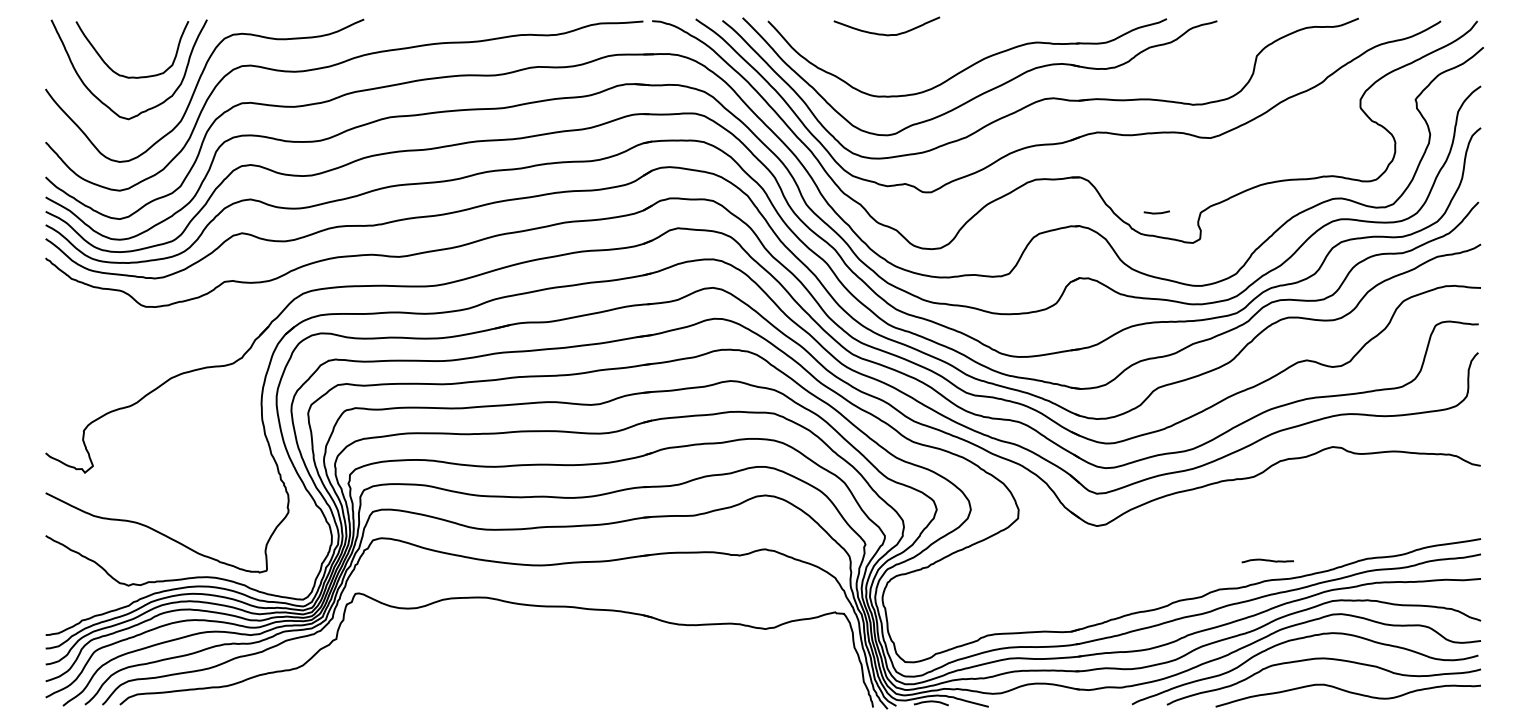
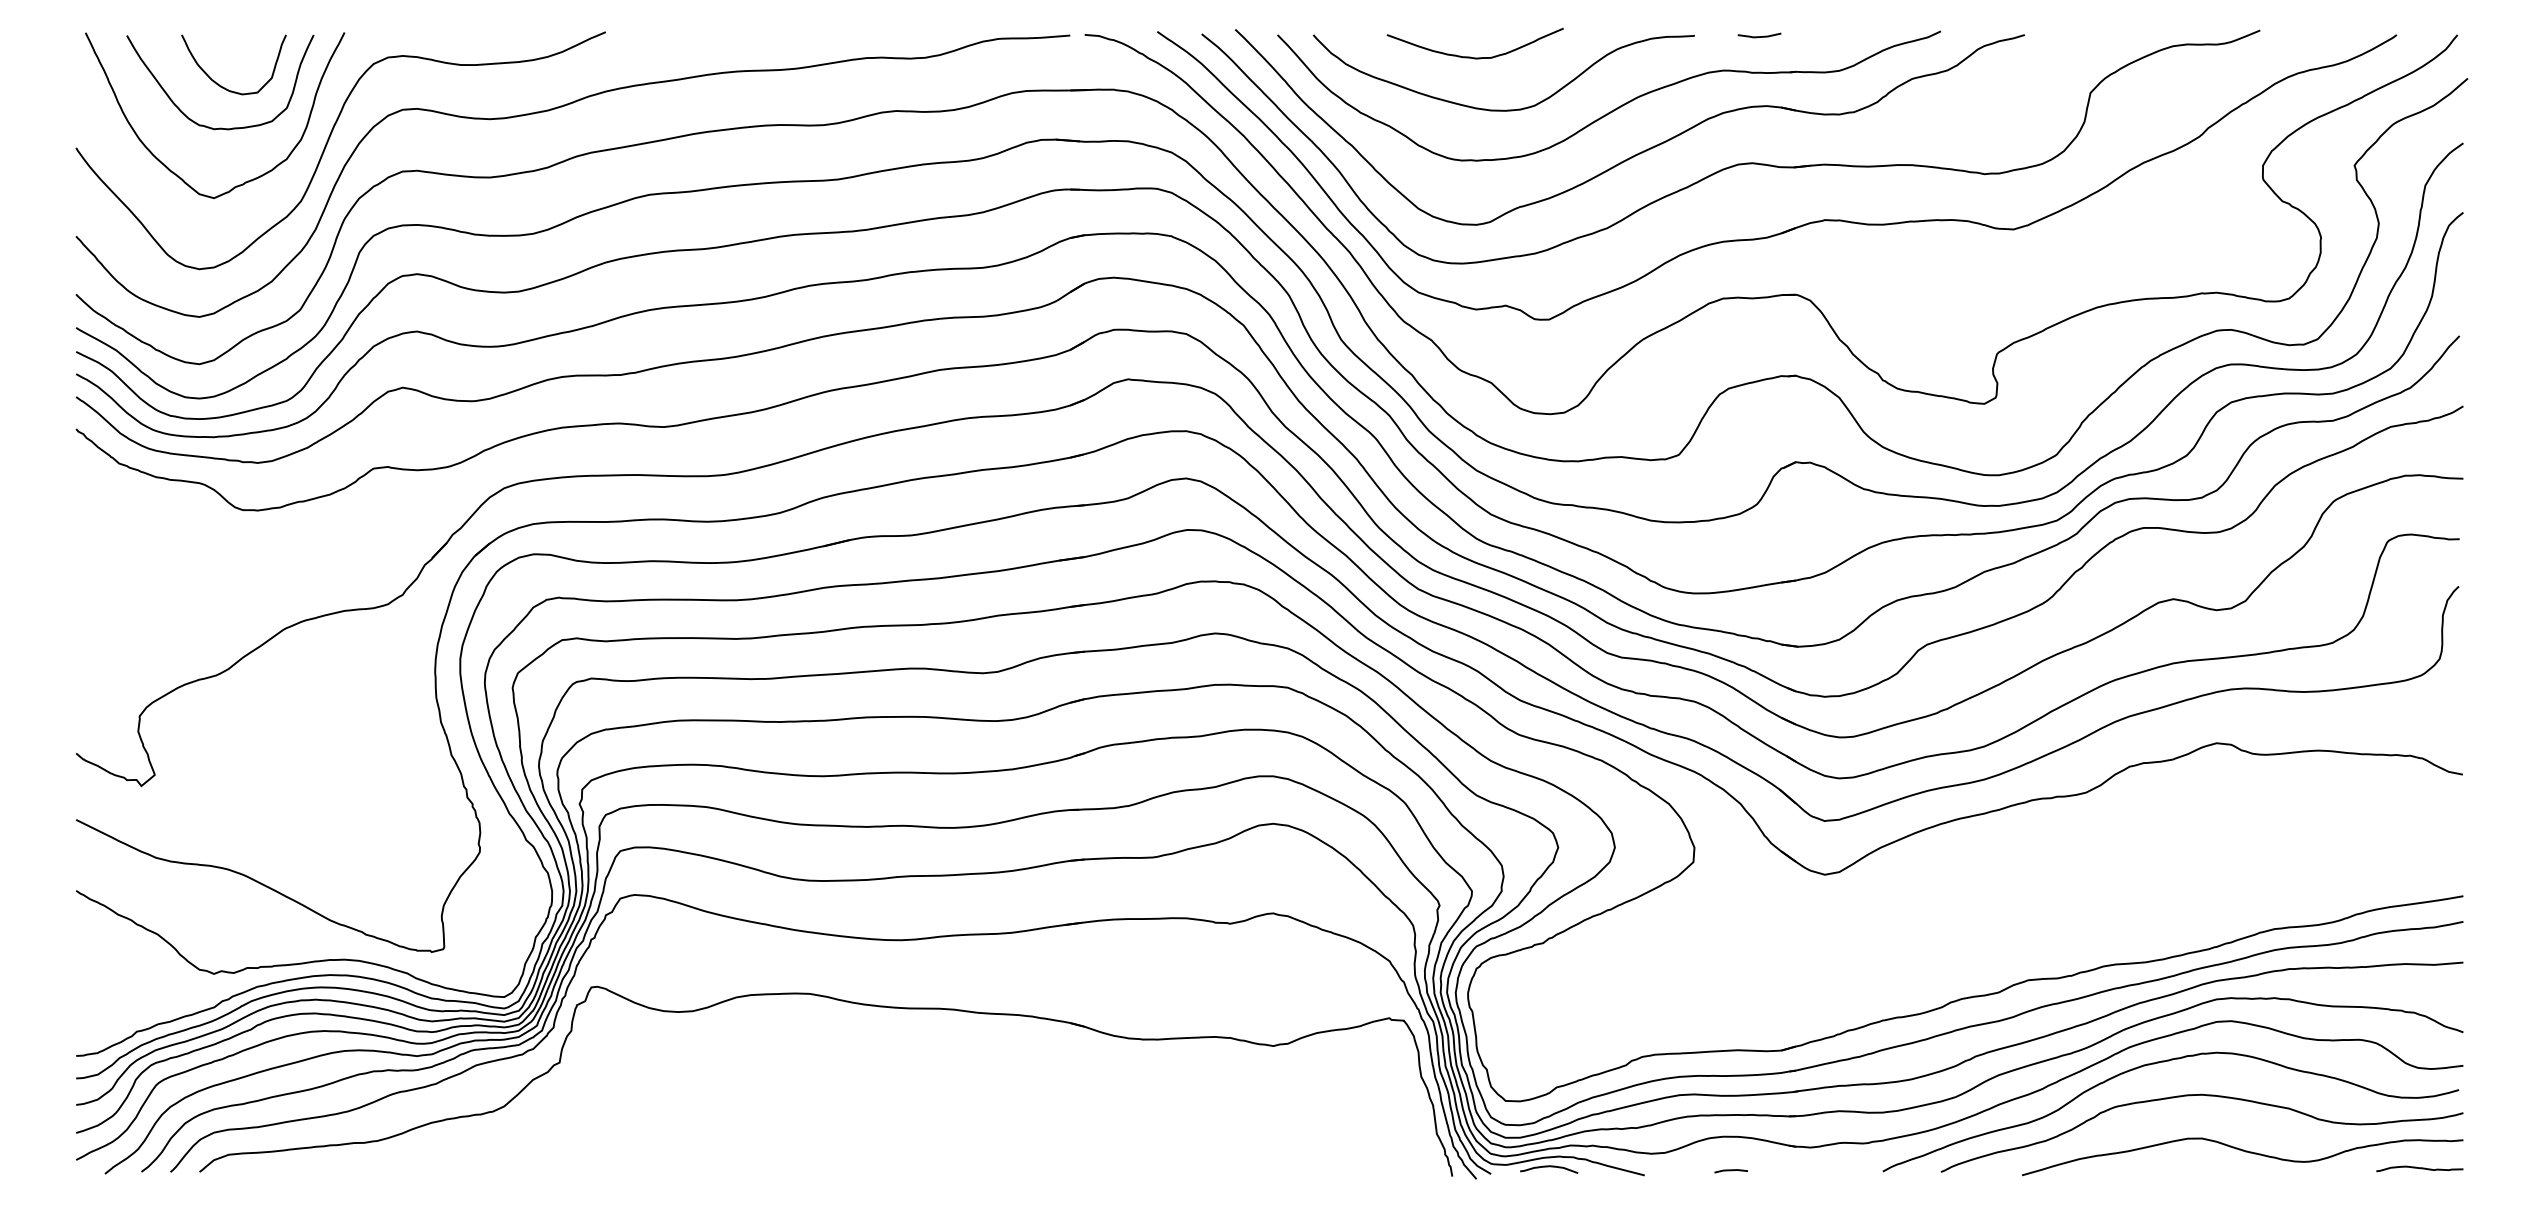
curve: (132, 50) -> (220, 83), added
curve: (903, 65) -> (1502, 108), added
curve: (1156, 212) -> (1758, 35), moved
curve: (1267, 560) -> (2419, 1168), moved
line: (1040, 703) -> (1730, 1169), added

